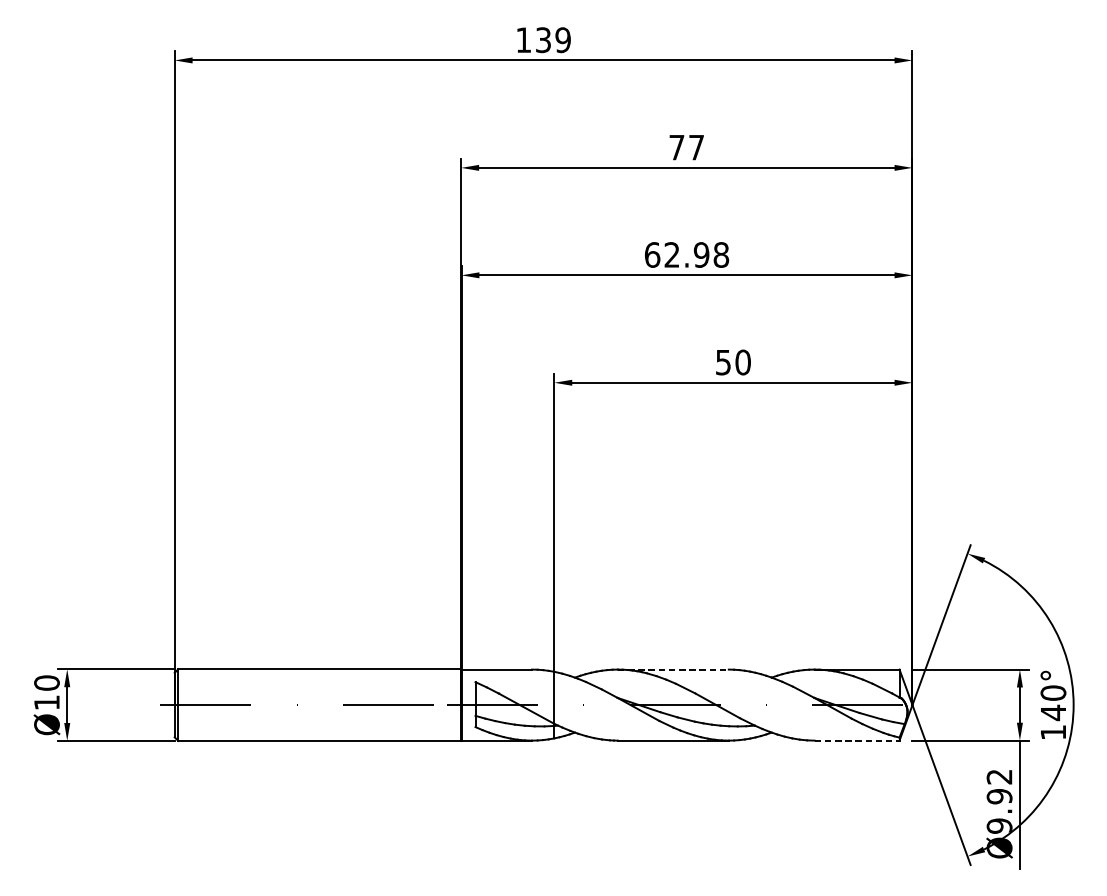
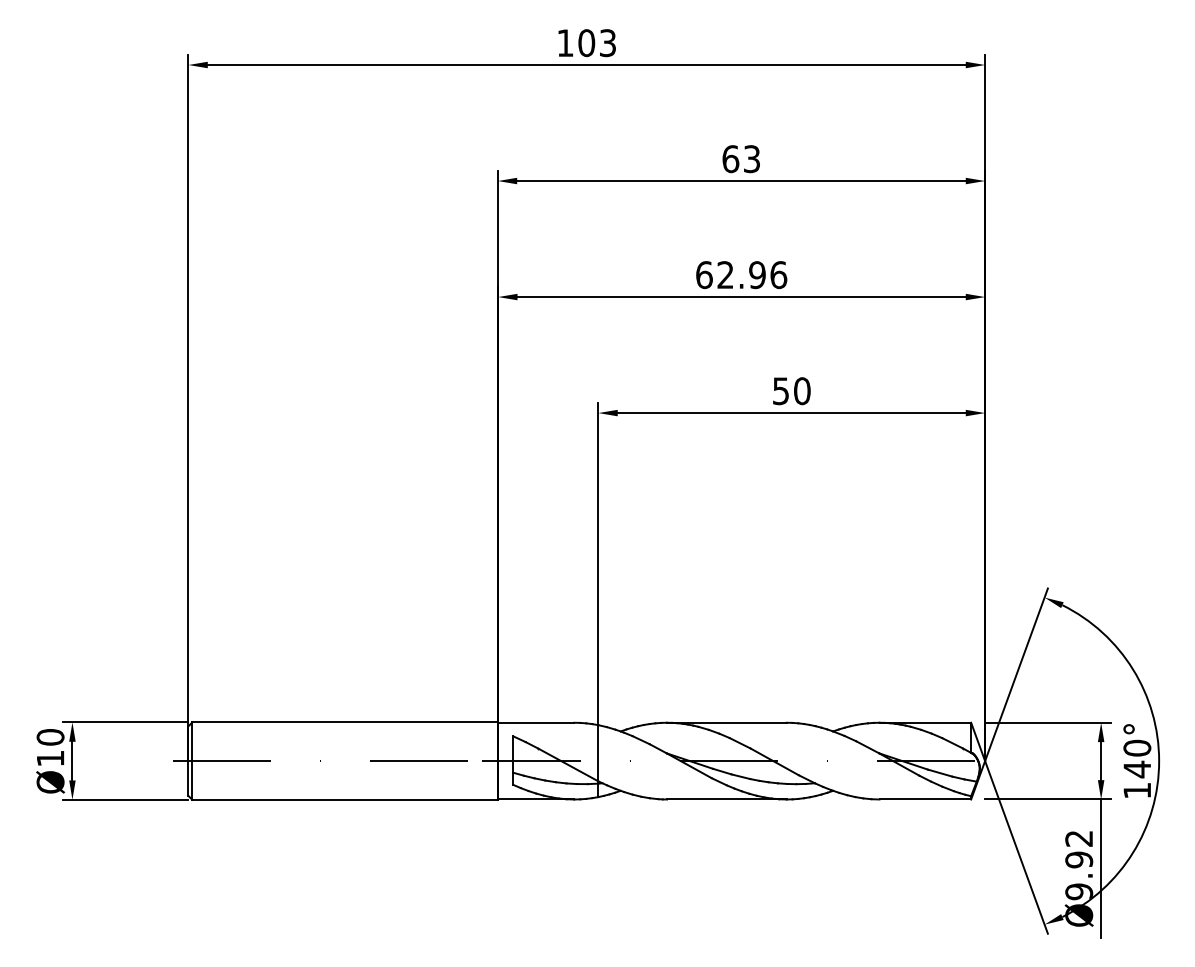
text: (553, 40) -> (597, 43), 139 -> 103
text: (685, 147) -> (740, 159), 77 -> 63
text: (721, 254) -> (778, 274), 62.98 -> 62.96
line: (672, 669) -> (726, 722), dashed -> solid
line: (857, 740) -> (925, 799), dashed -> solid

